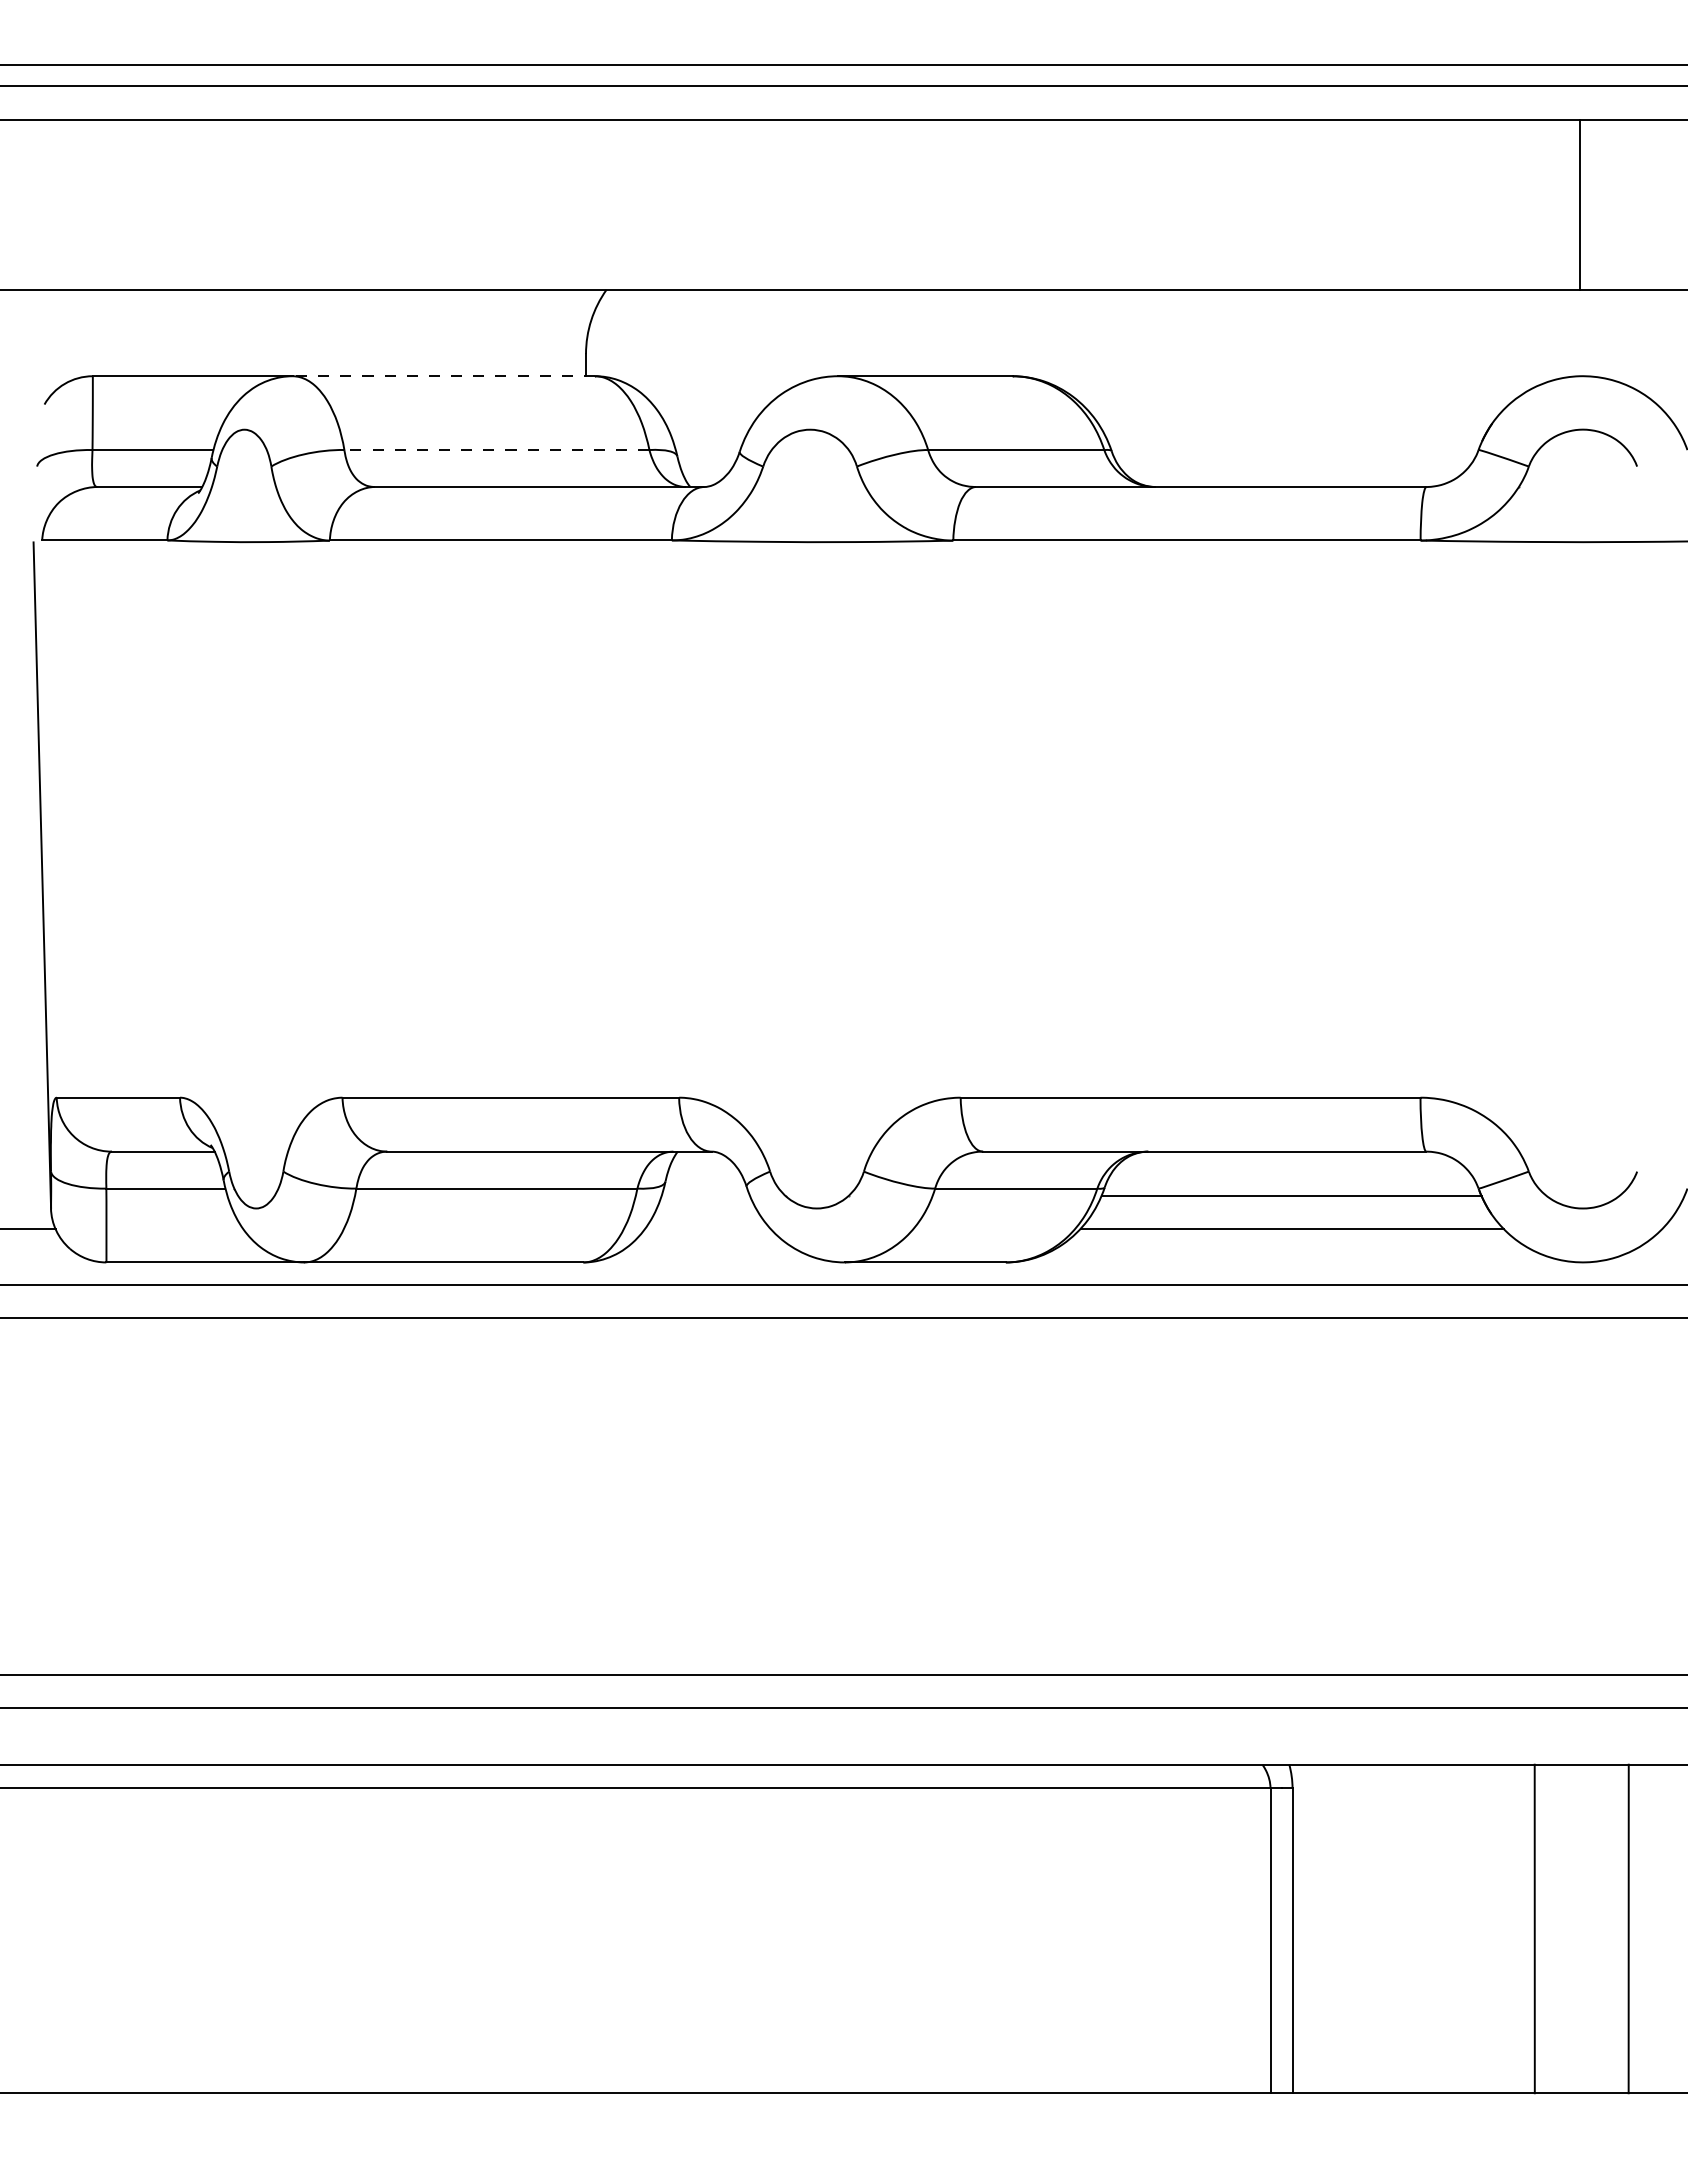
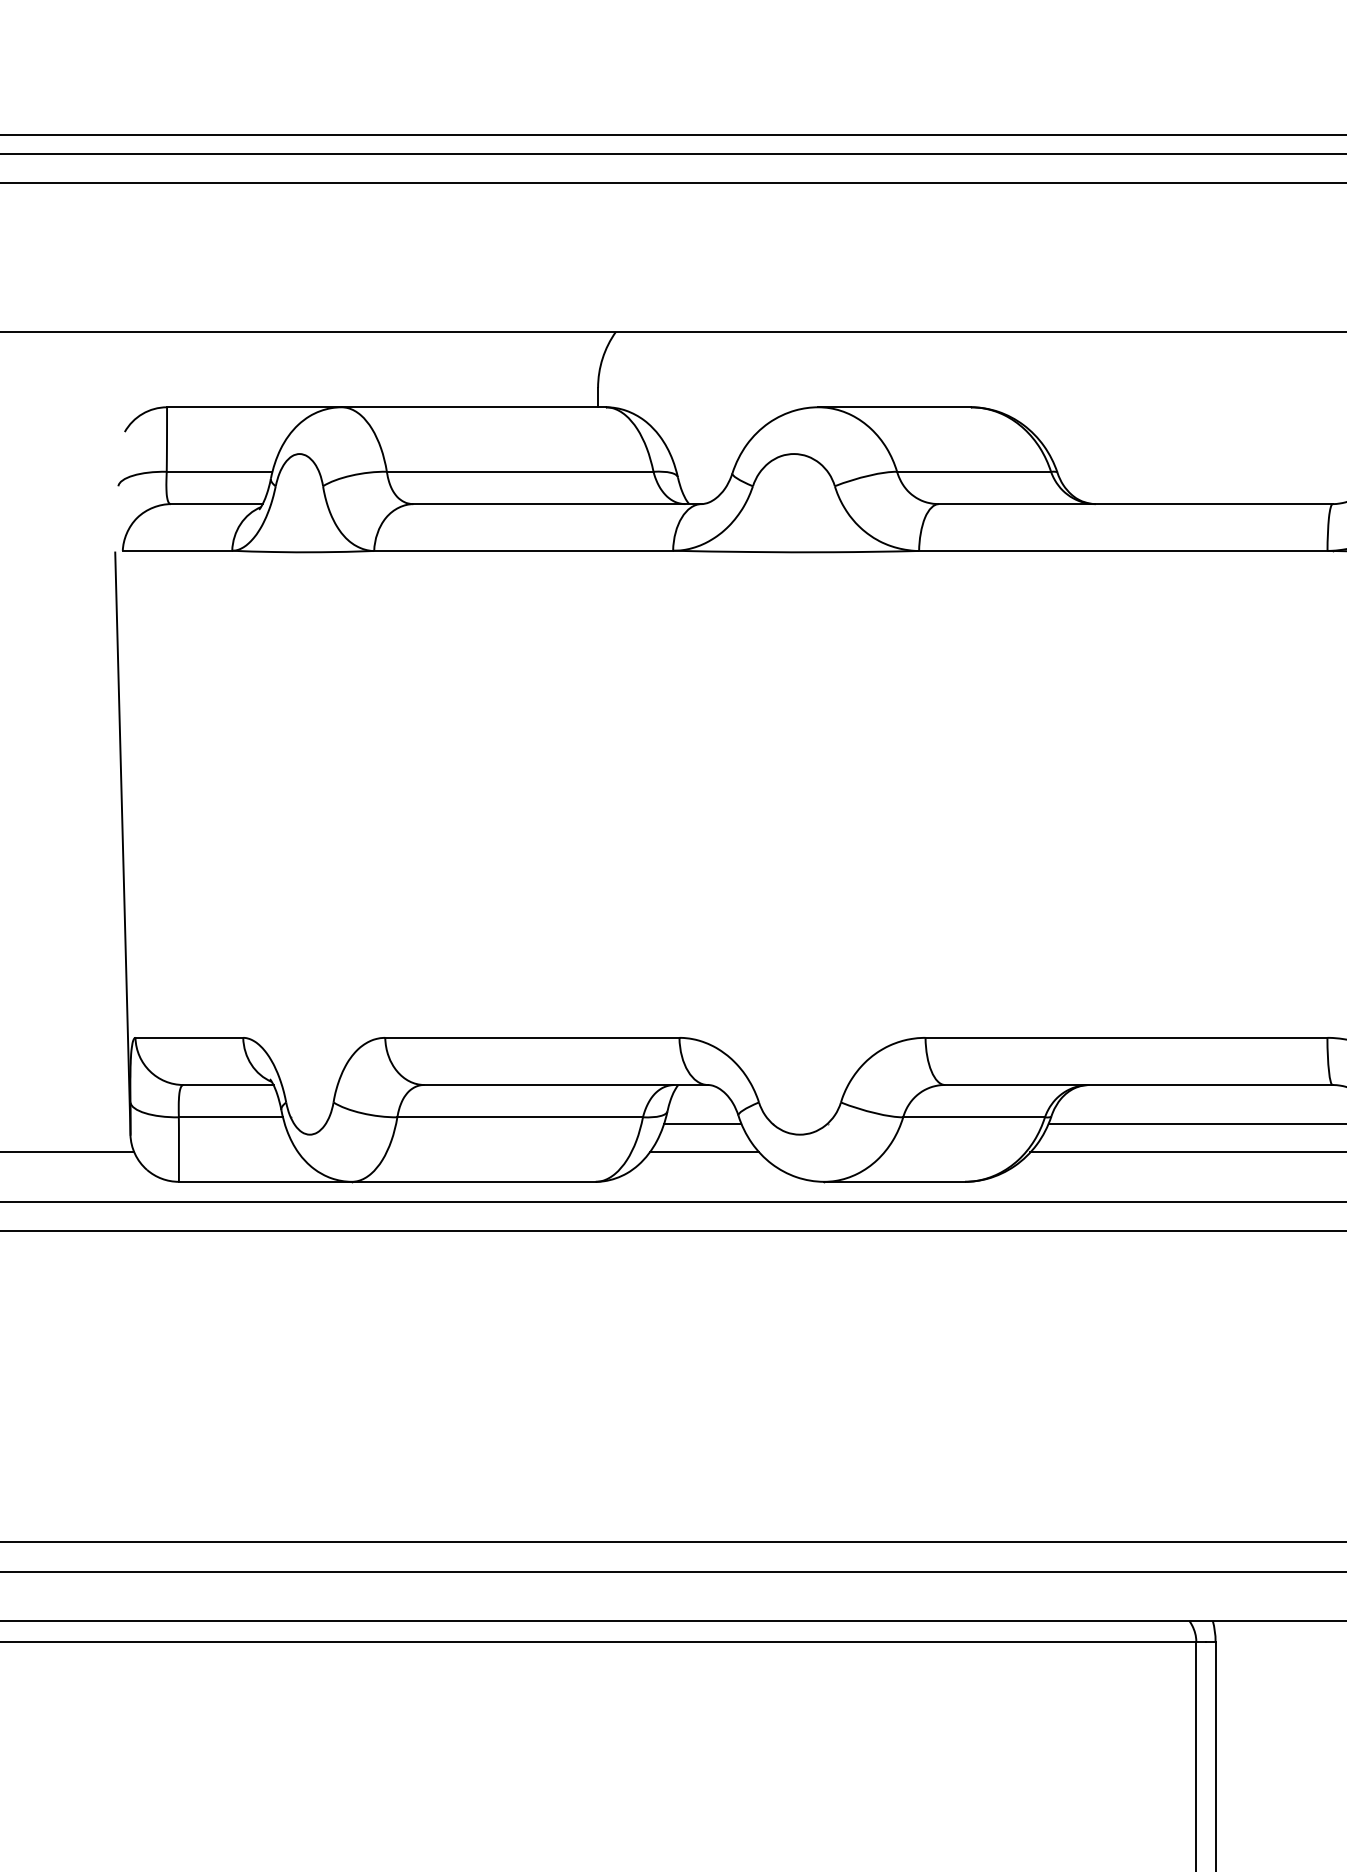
line: (443, 376) -> (473, 407), dashed -> solid
line: (496, 450) -> (519, 472), dashed -> solid
line: (705, 1195) -> (702, 1123), added
line: (707, 1228) -> (704, 1152), added

